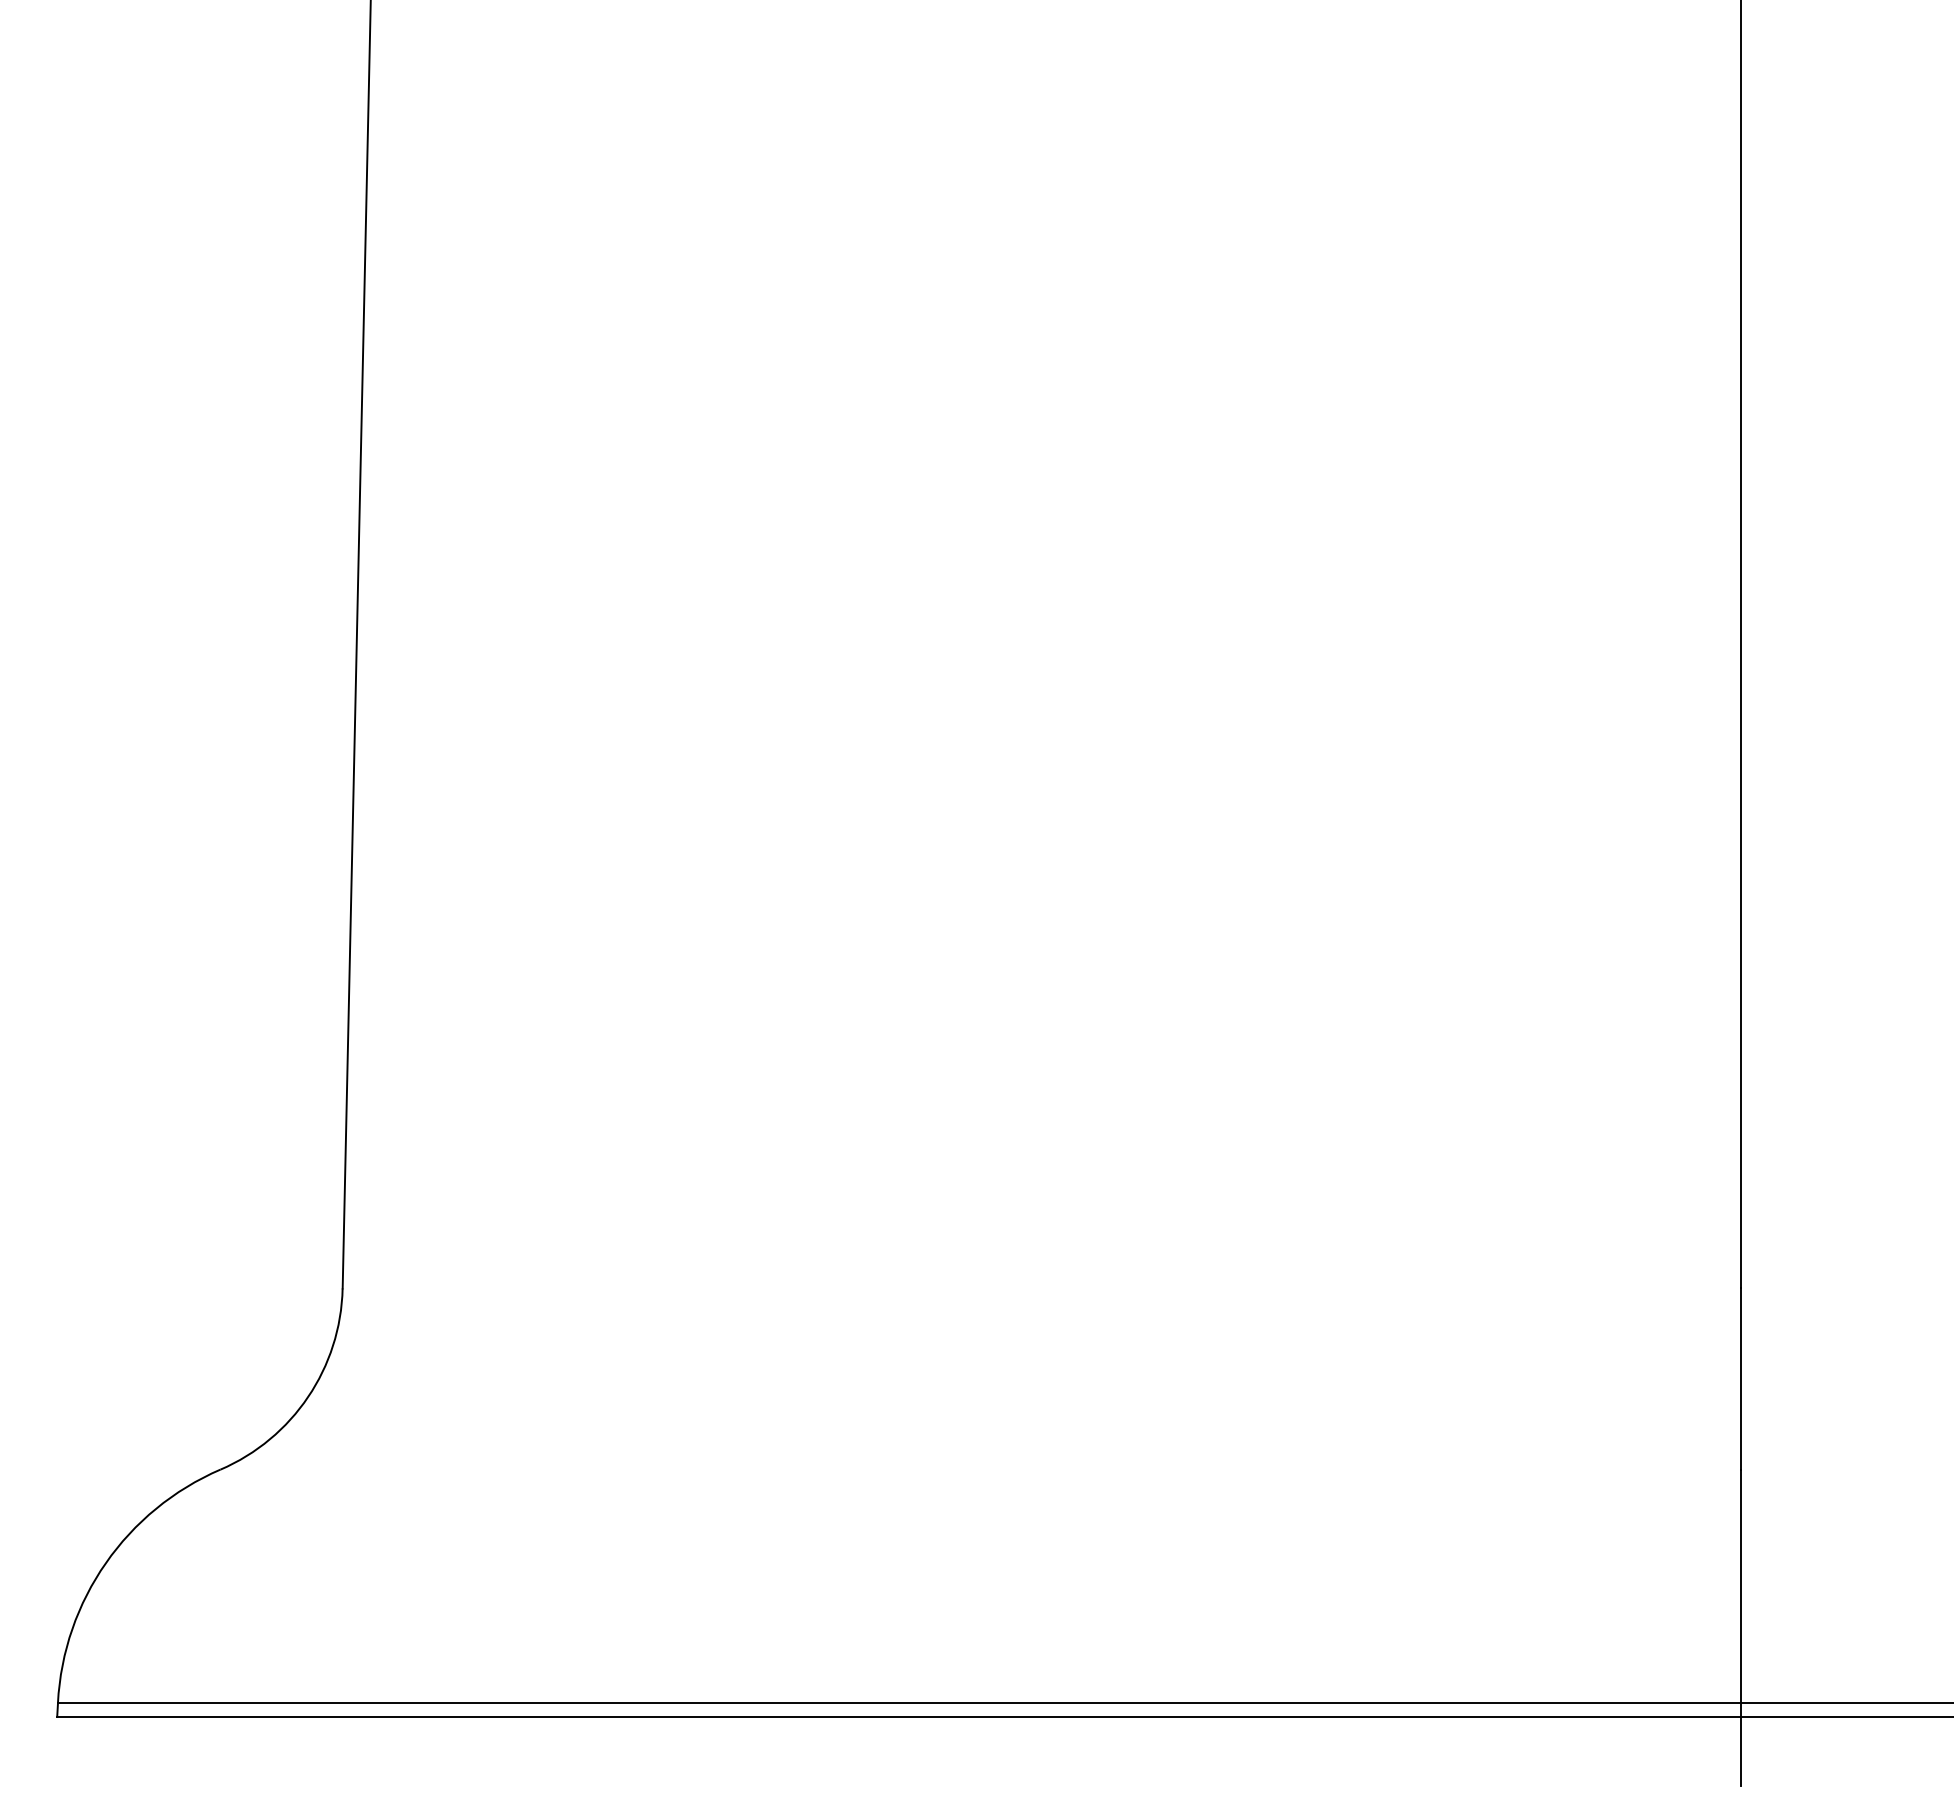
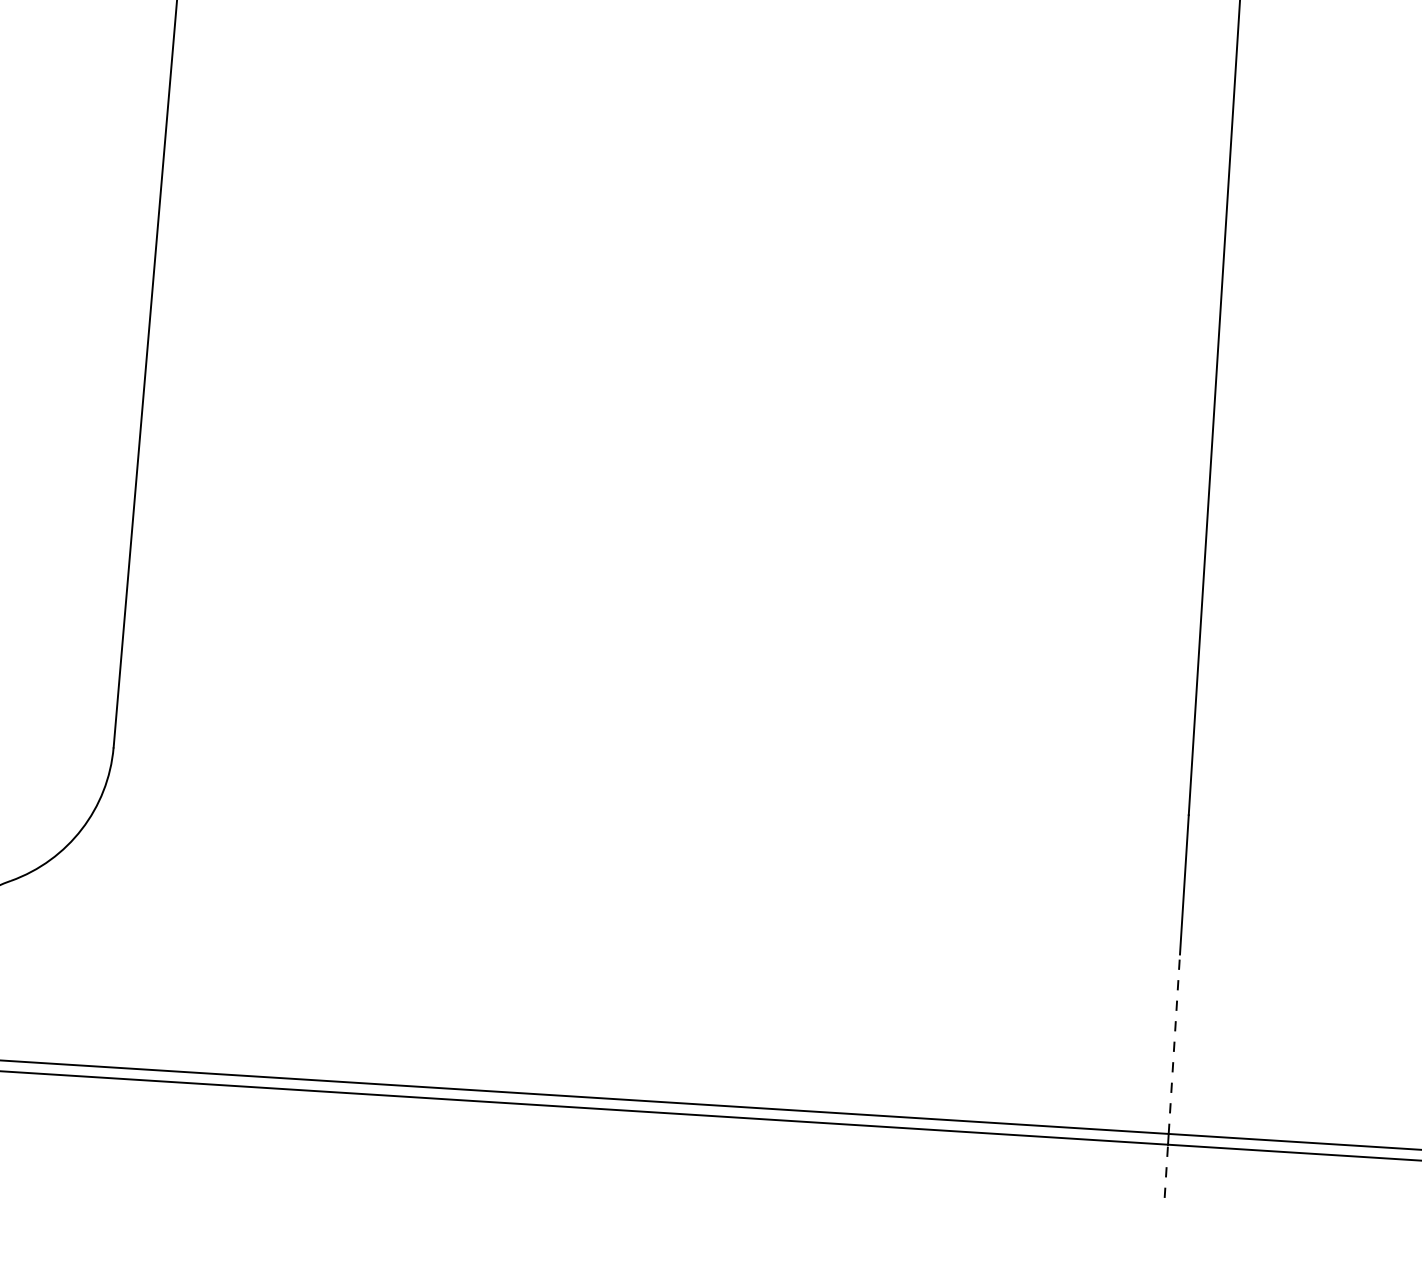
line: (1740, 1586) -> (1174, 1044), solid -> dashed
line: (1740, 1751) -> (1166, 1171), solid -> dashed

